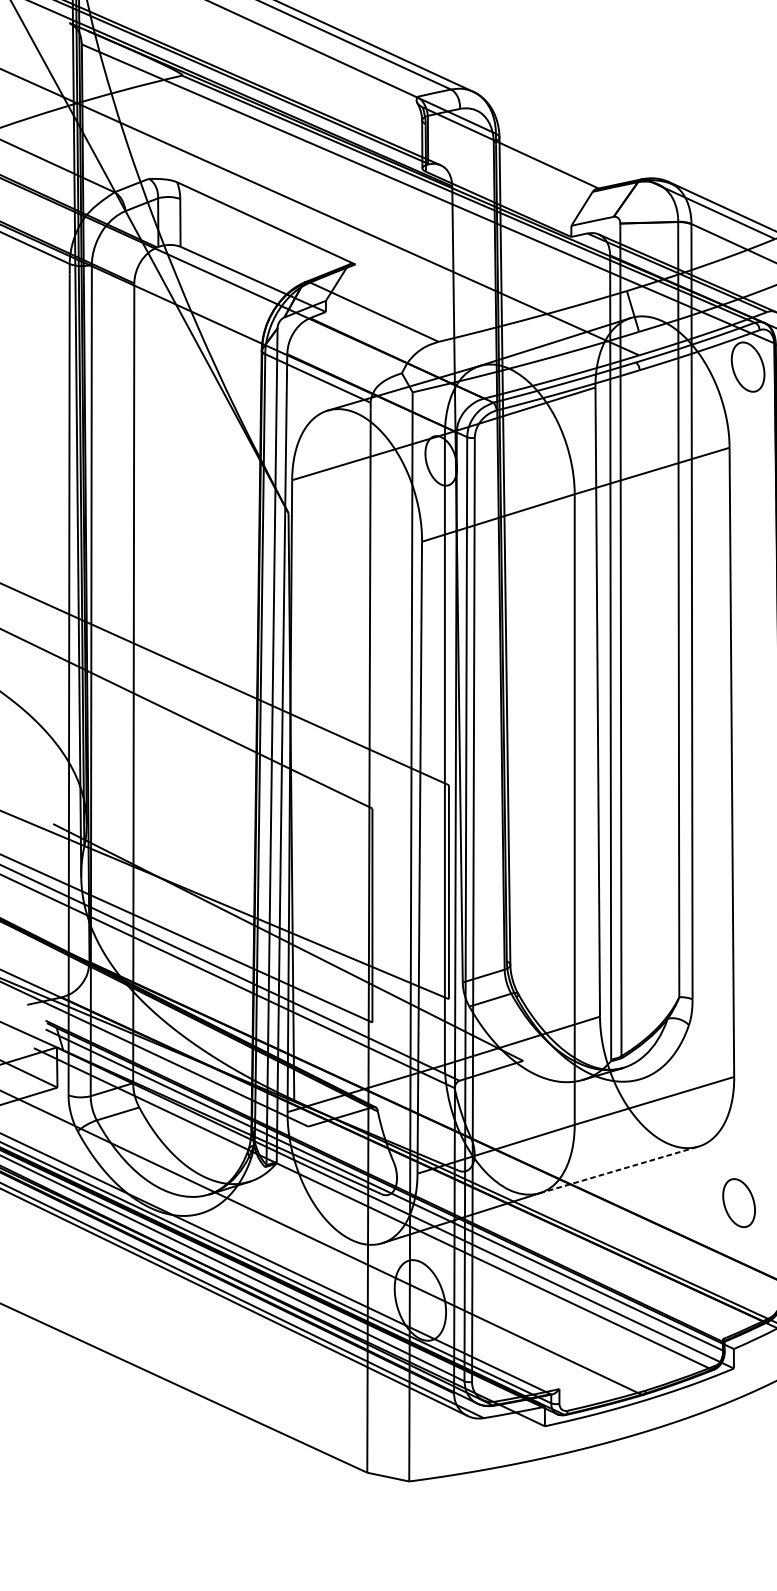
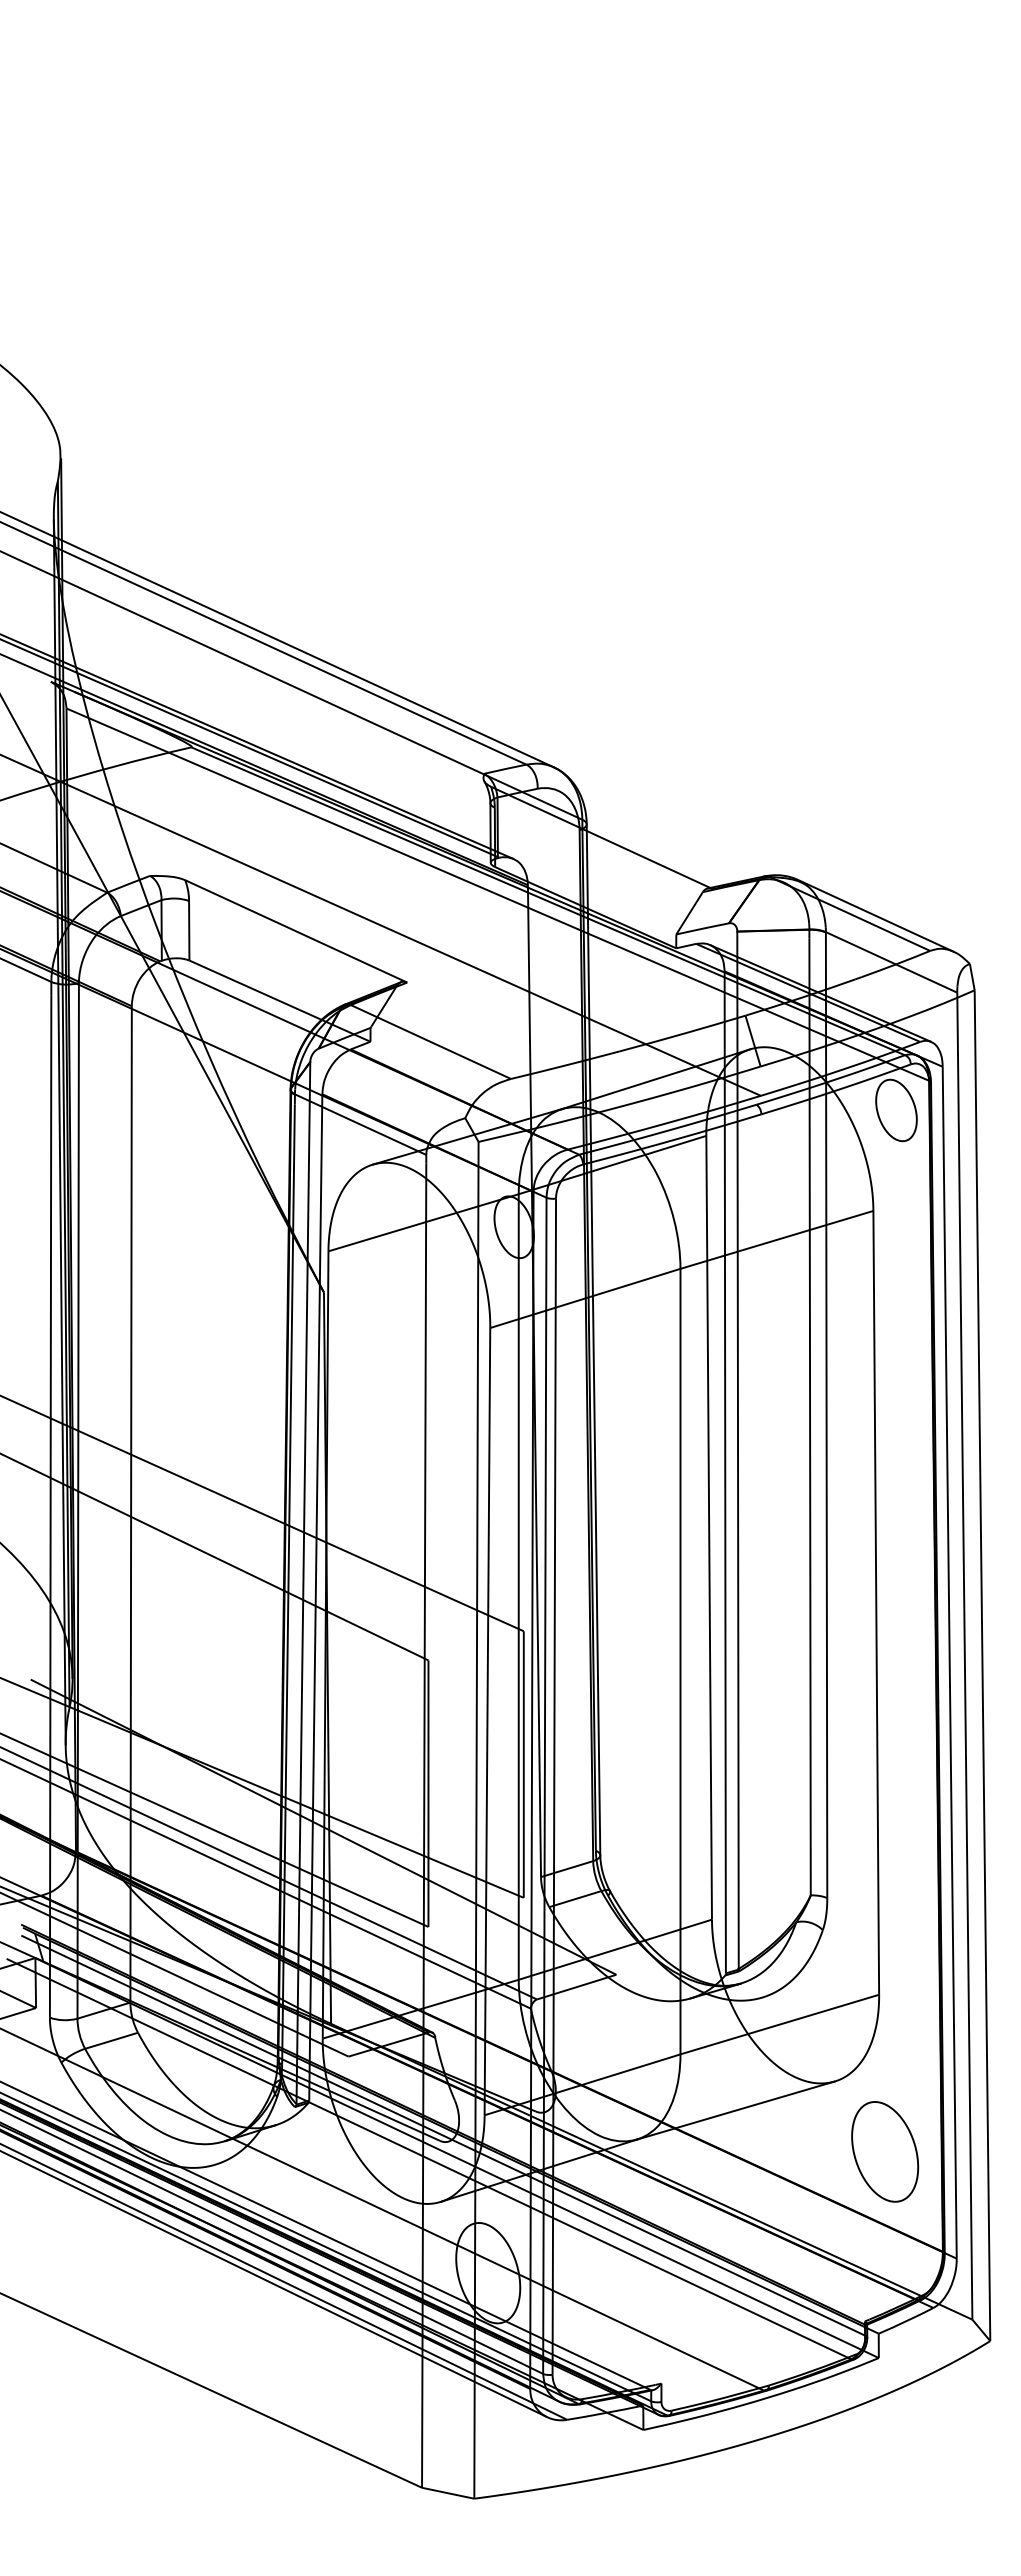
line: (619, 1169) -> (736, 2110), dashed -> solid
part: (739, 1202) -> (885, 2151), size x1.67

